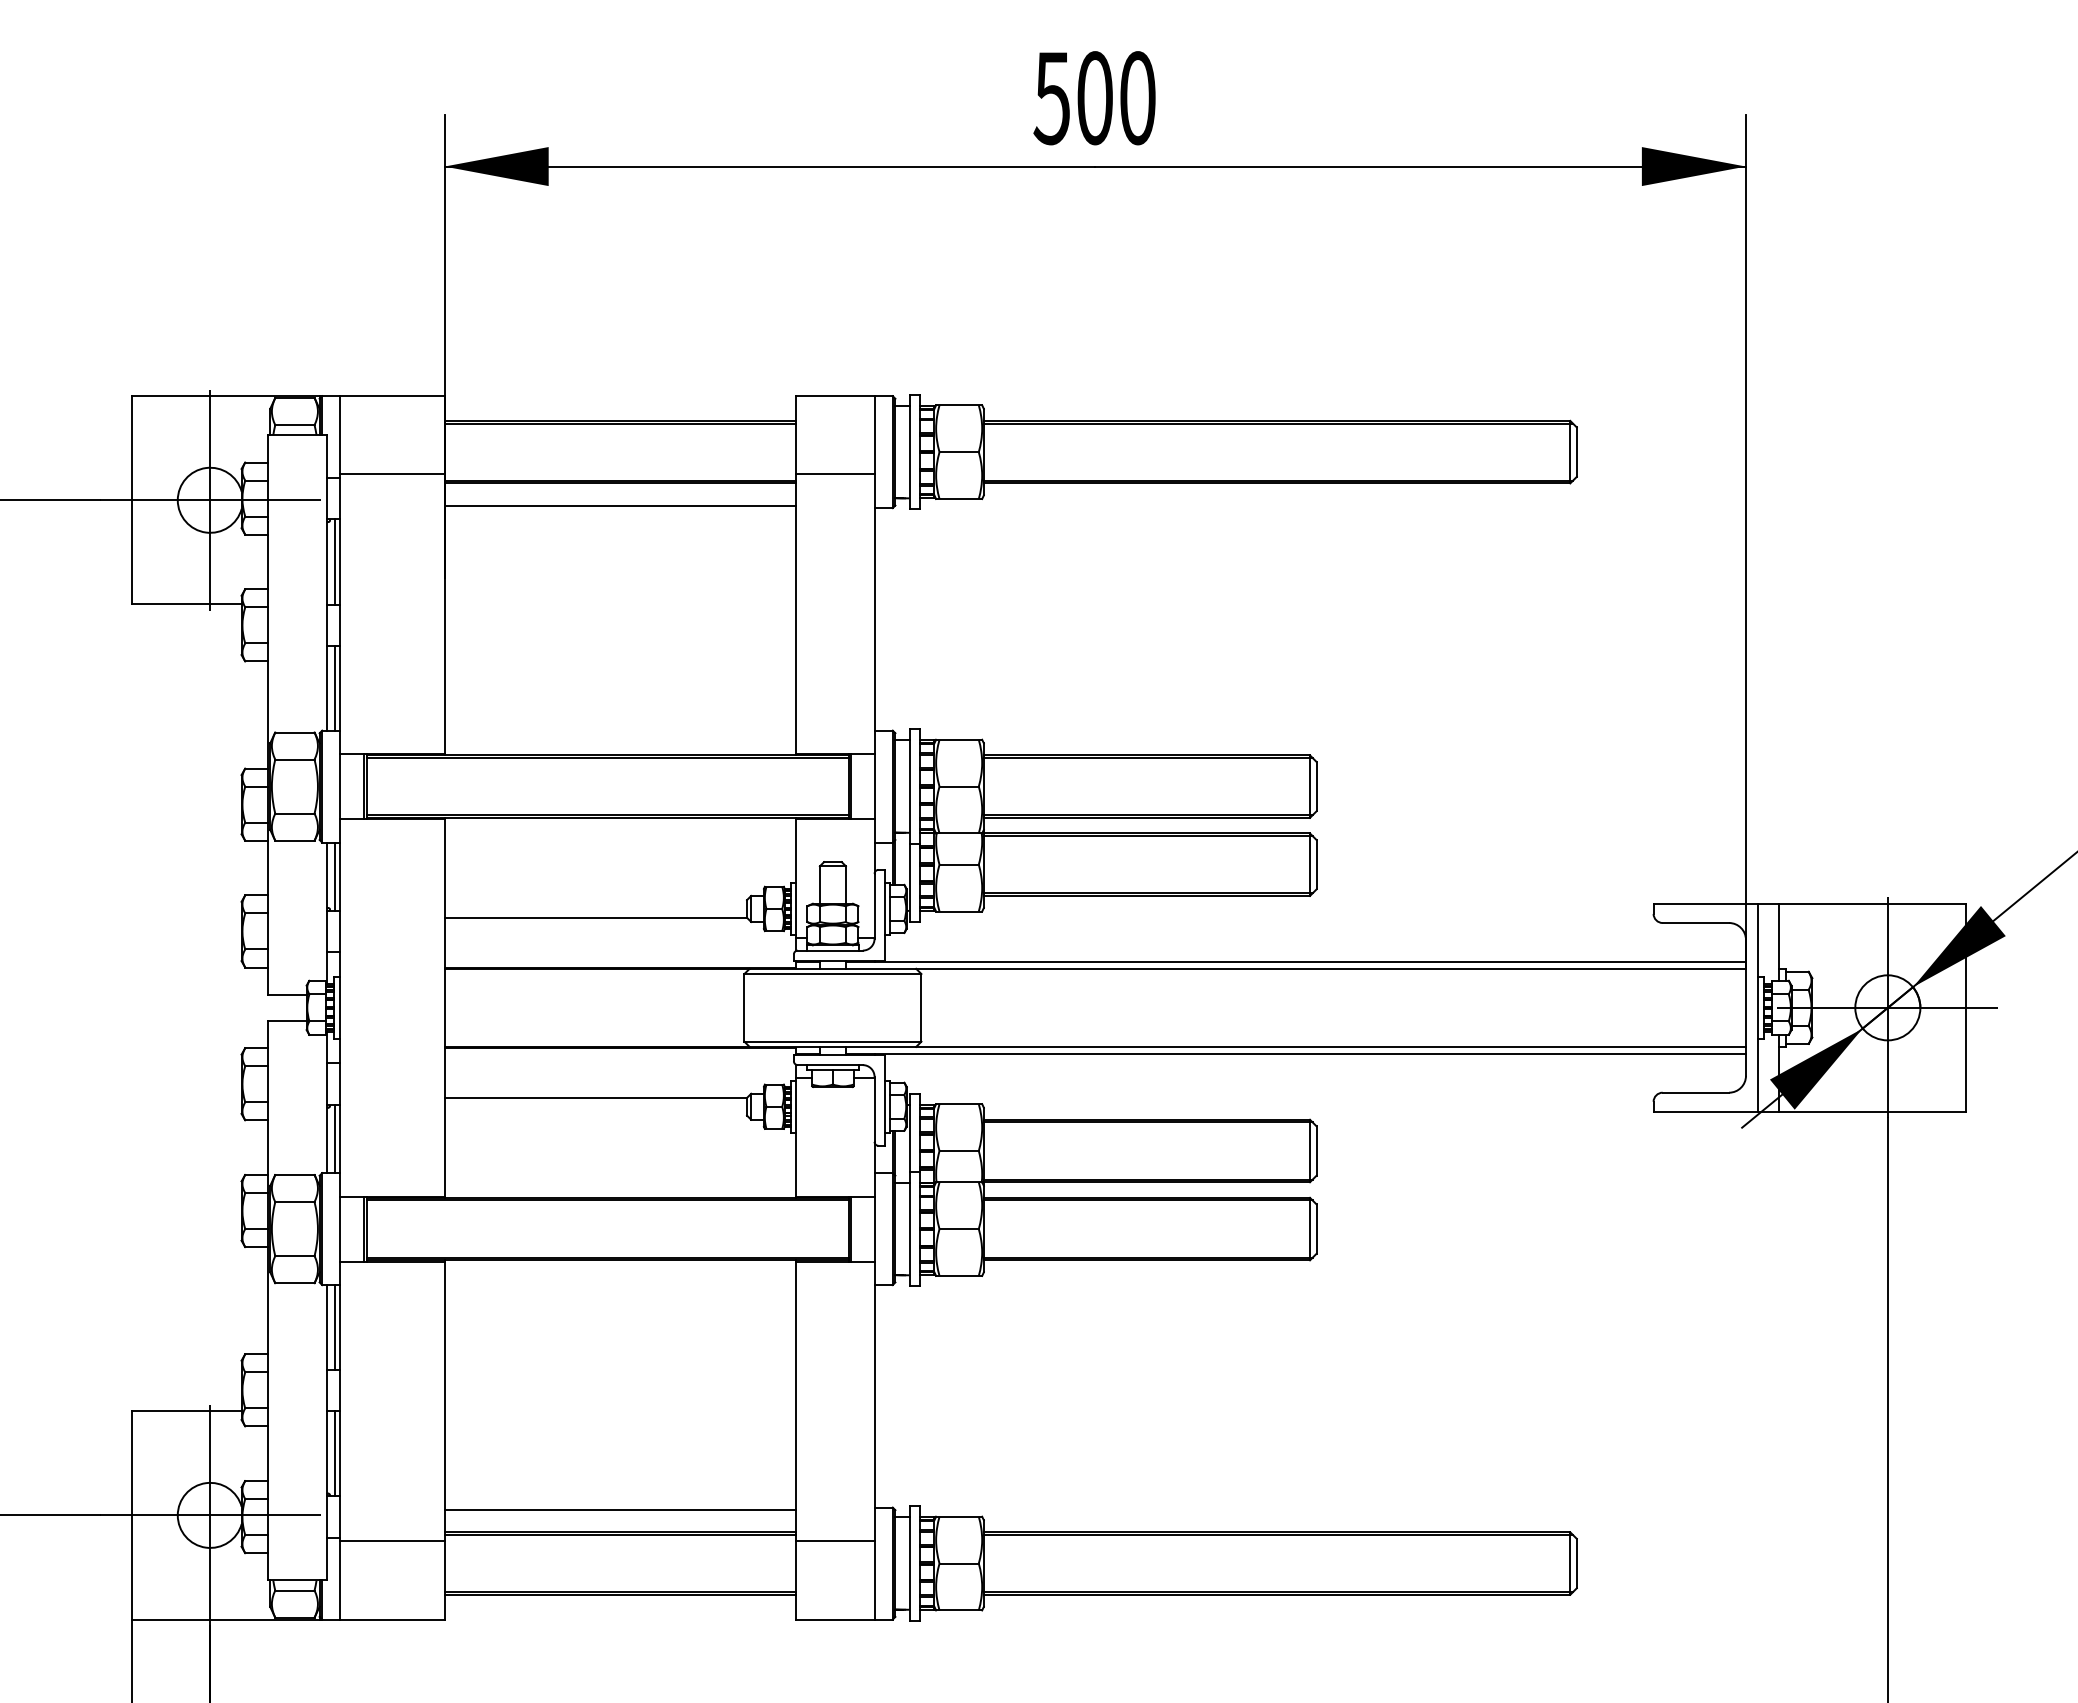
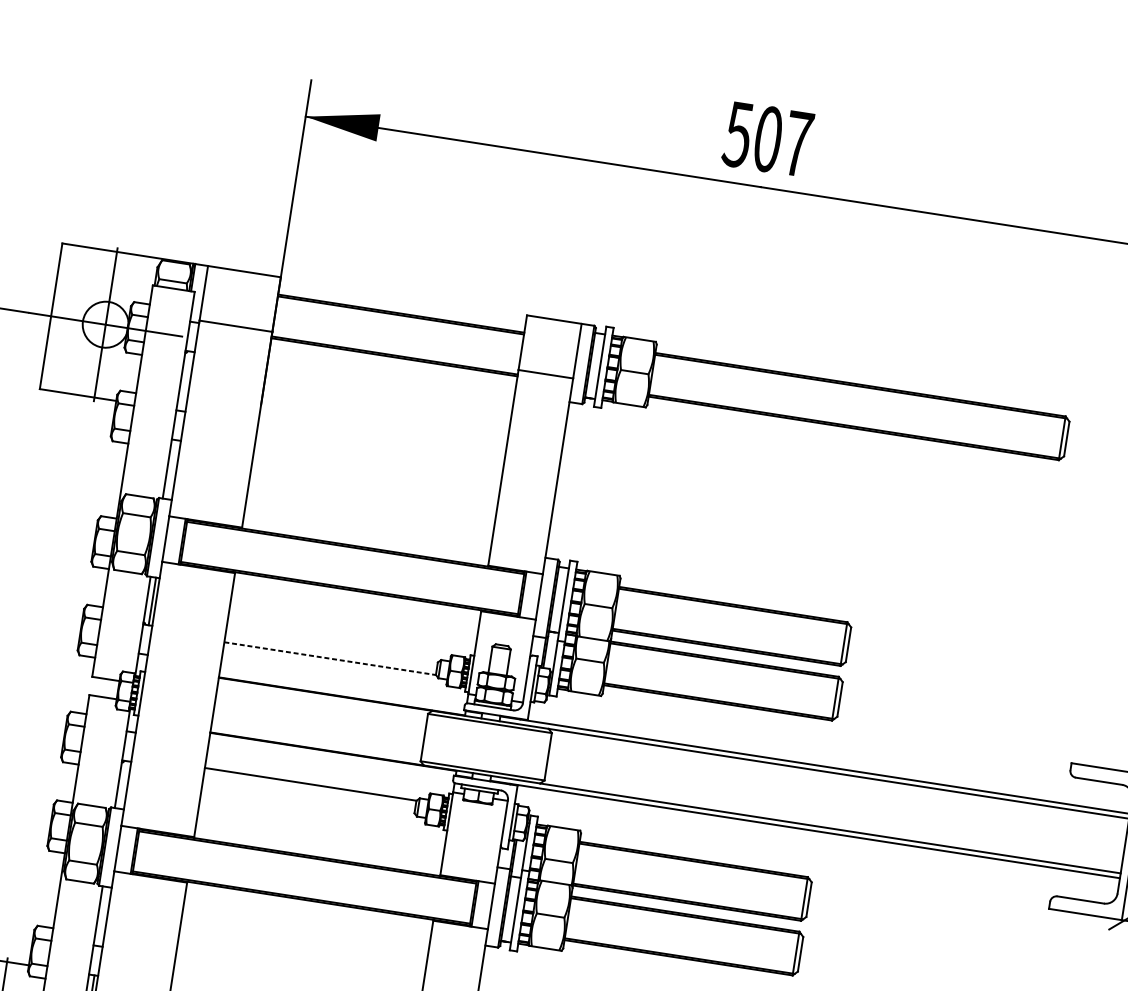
text: (1137, 98) -> (797, 144), 500 -> 507
line: (620, 505) -> (392, 372), removed
line: (335, 561) -> (186, 381), removed
line: (335, 688) -> (172, 469), removed
line: (596, 918) -> (330, 659), solid -> dashed
line: (335, 1139) -> (124, 785), removed
line: (335, 1327) -> (103, 916), removed

